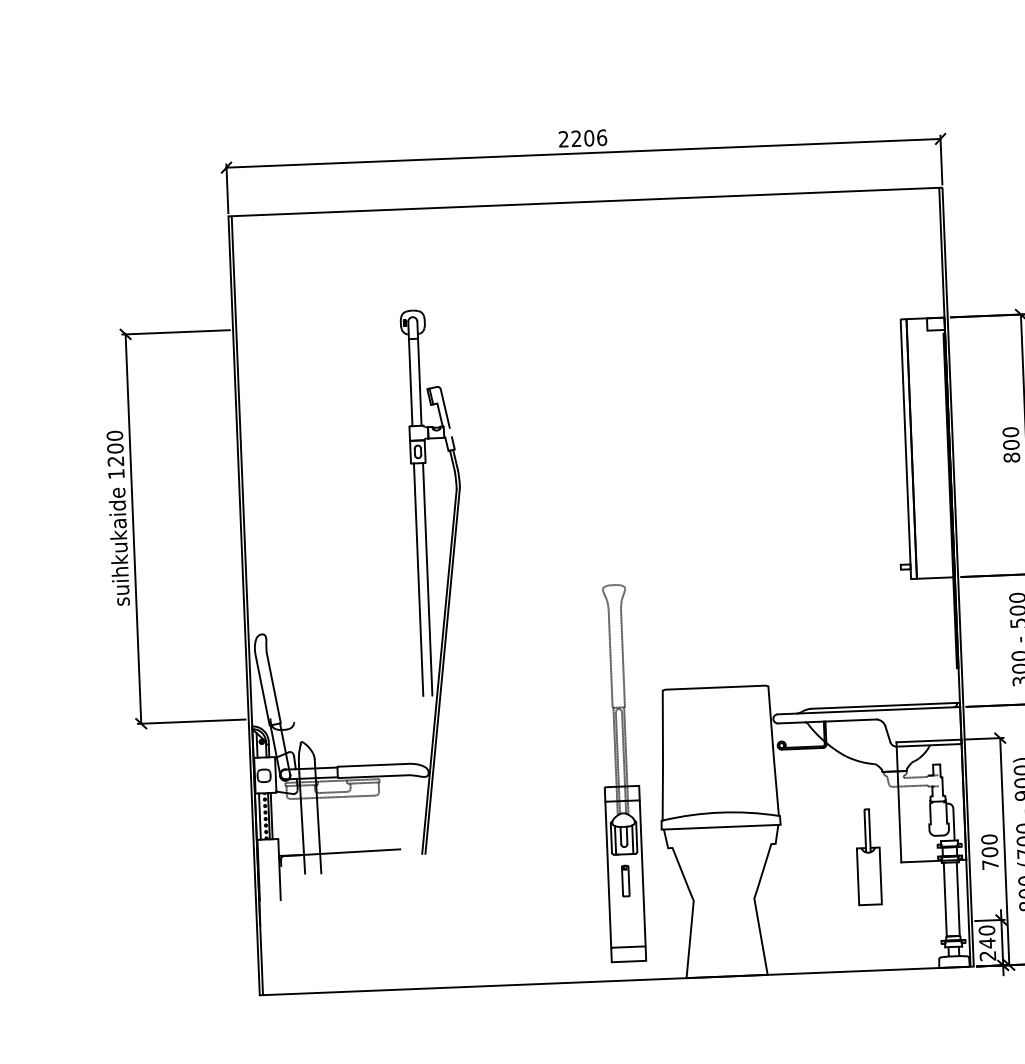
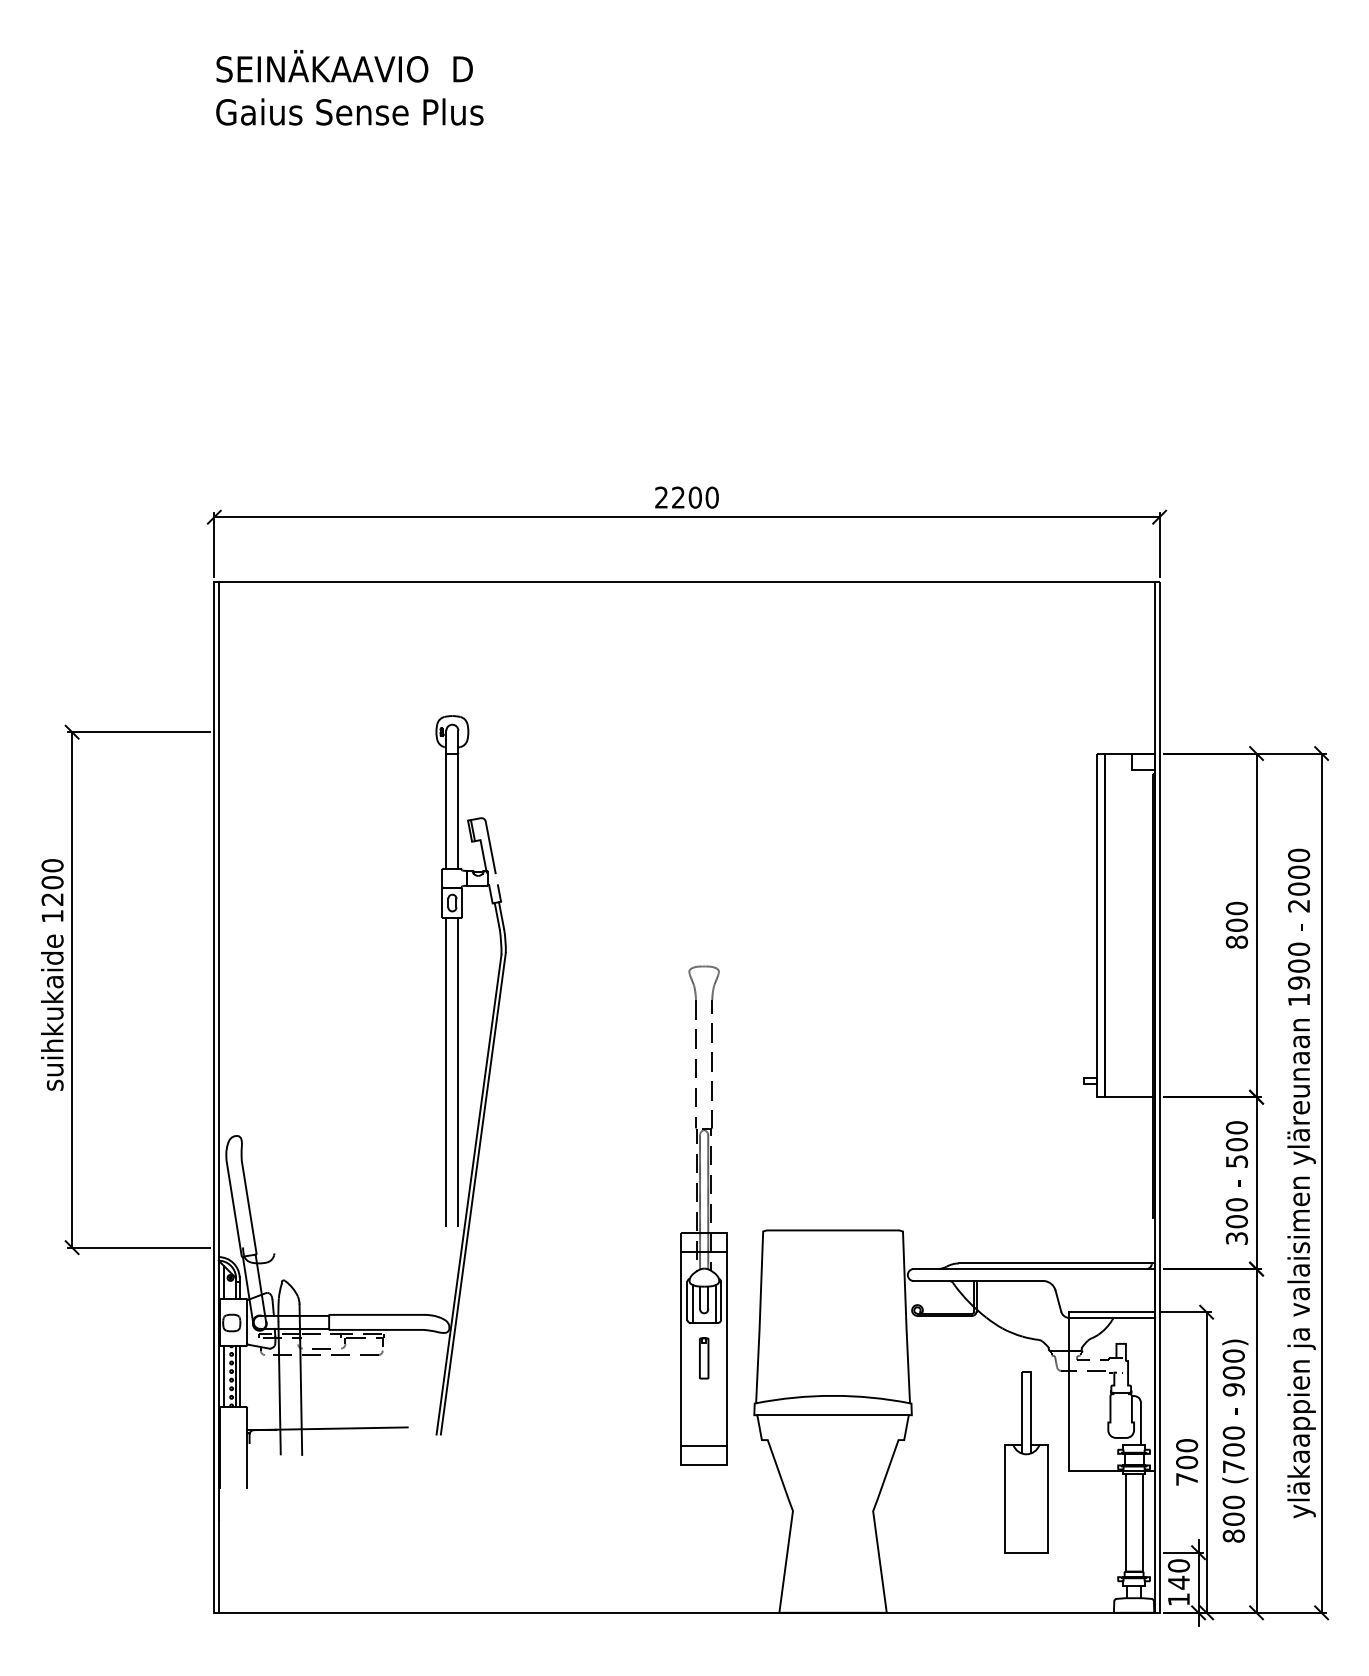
text: (601, 137) -> (711, 497), 2206 -> 2200
part: (620, 773) -> (703, 1215), moved
part: (868, 857) -> (1026, 1462), size x1.43
text: (987, 955) -> (1178, 1599), 240 -> 140

